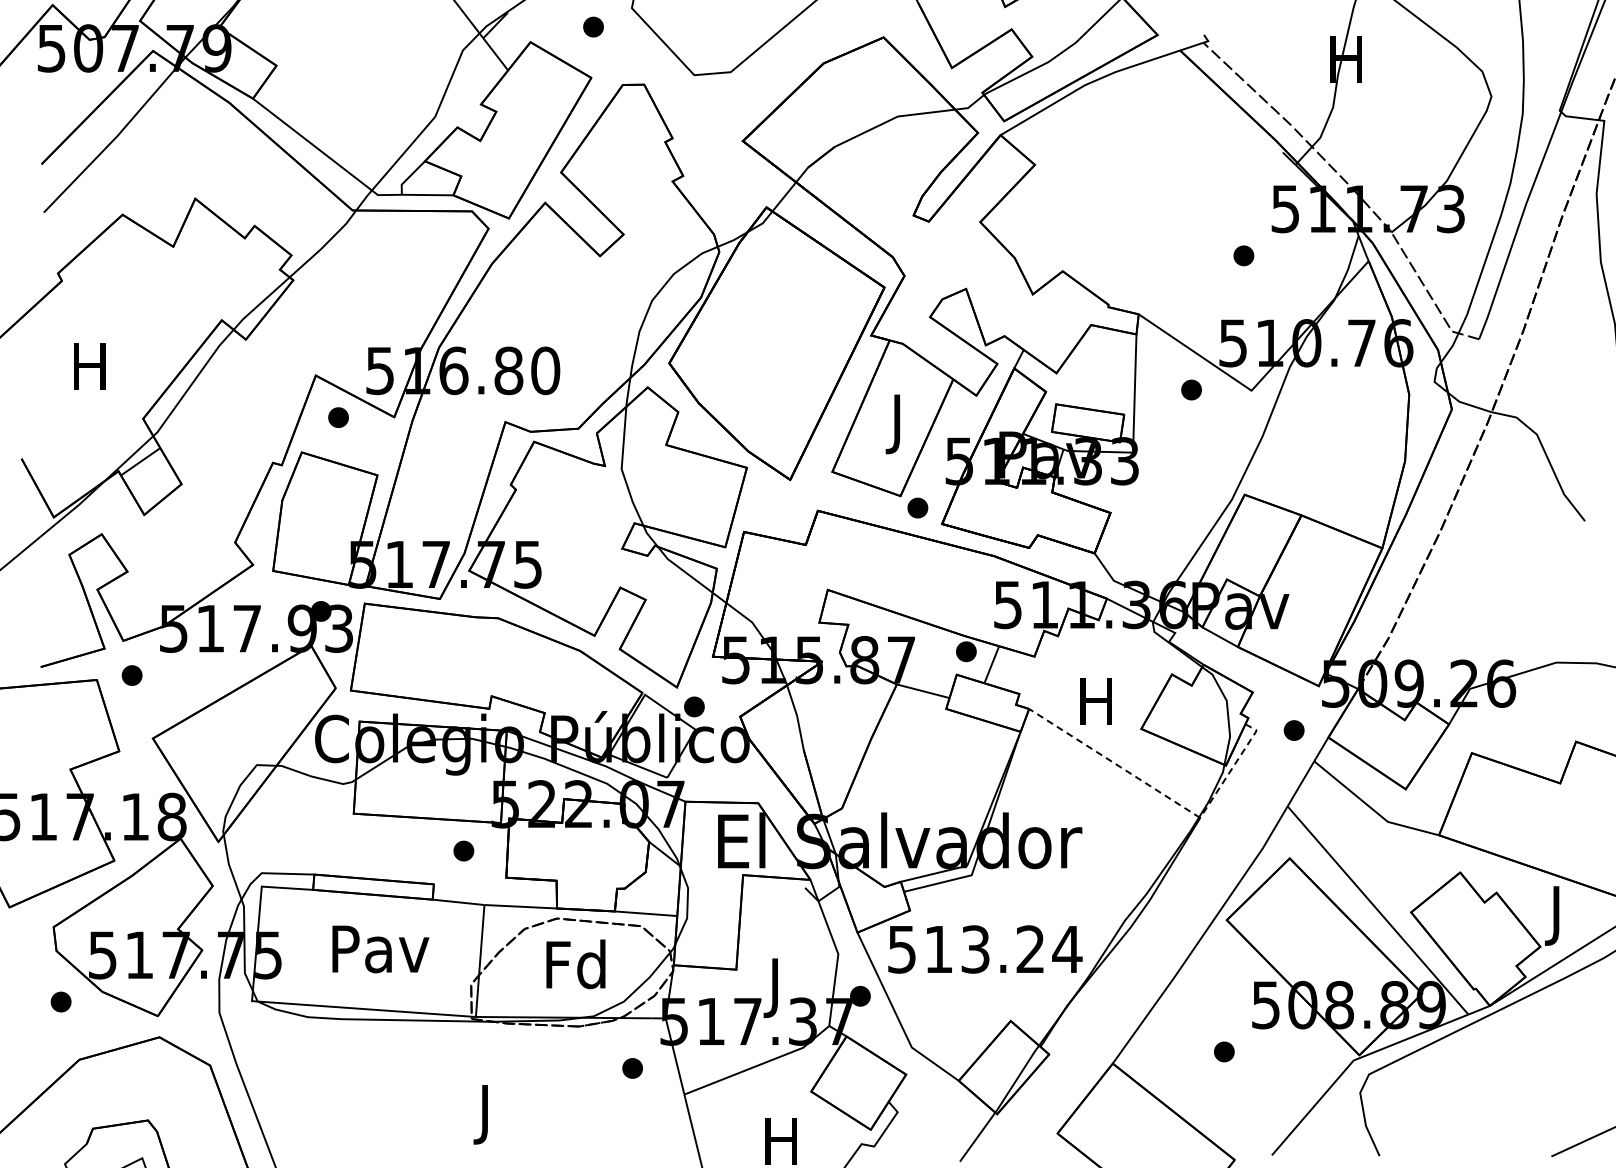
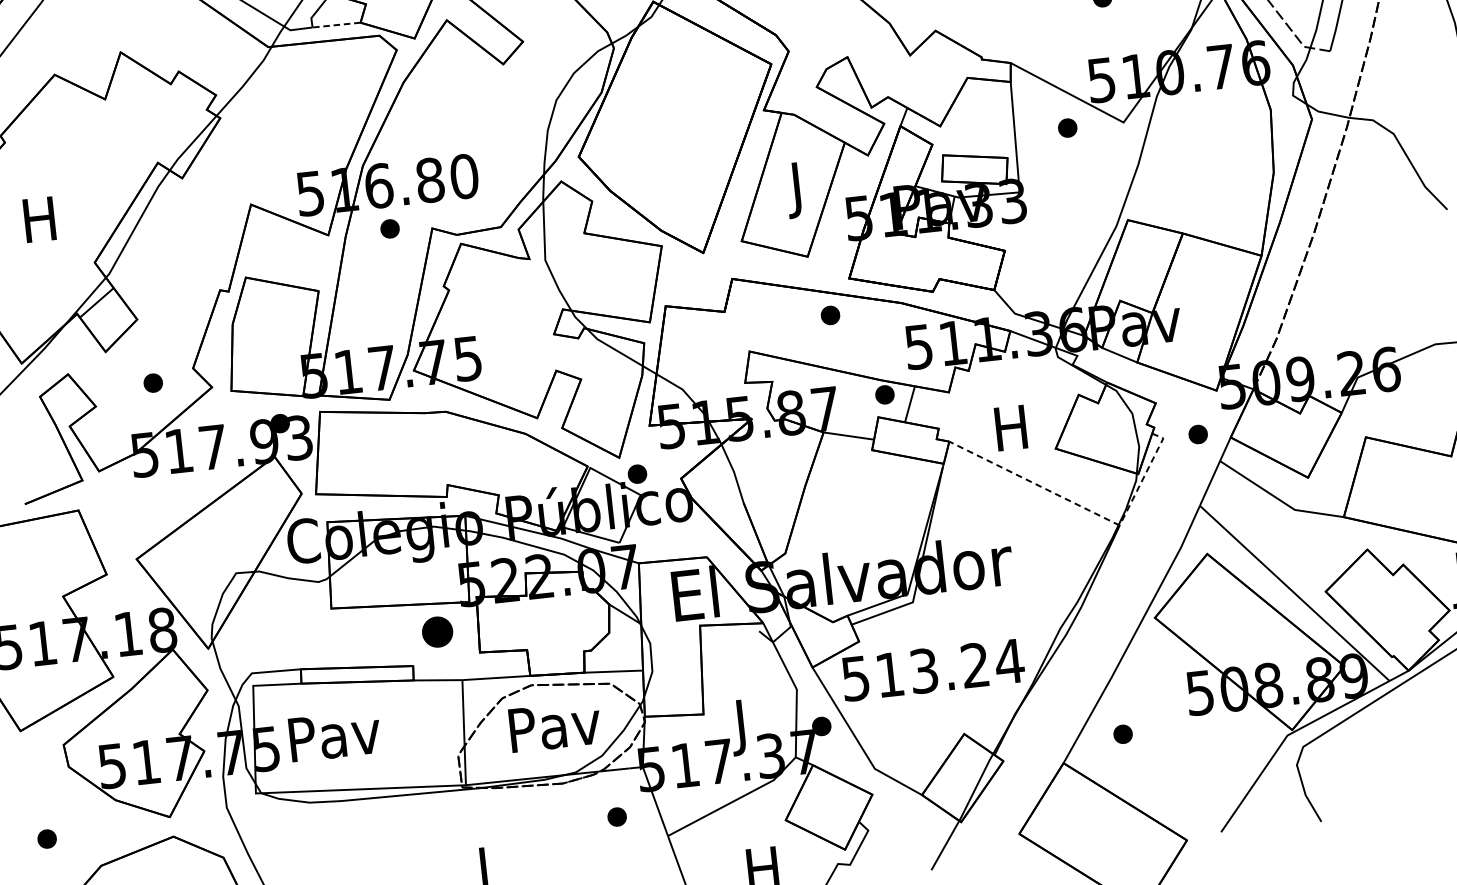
line: (427, 195) -> (336, 25), solid -> dashed
part: (338, 417) -> (390, 228), moved
part: (917, 507) -> (830, 314), moved
part: (131, 675) -> (152, 383), moved
part: (463, 850) -> (437, 631), size x1.6
text: (380, 949) -> (334, 736), moved
text: (577, 964) -> (555, 725), Fd -> Pav
part: (60, 1001) -> (46, 838), moved
part: (1224, 1051) -> (1123, 733), moved

